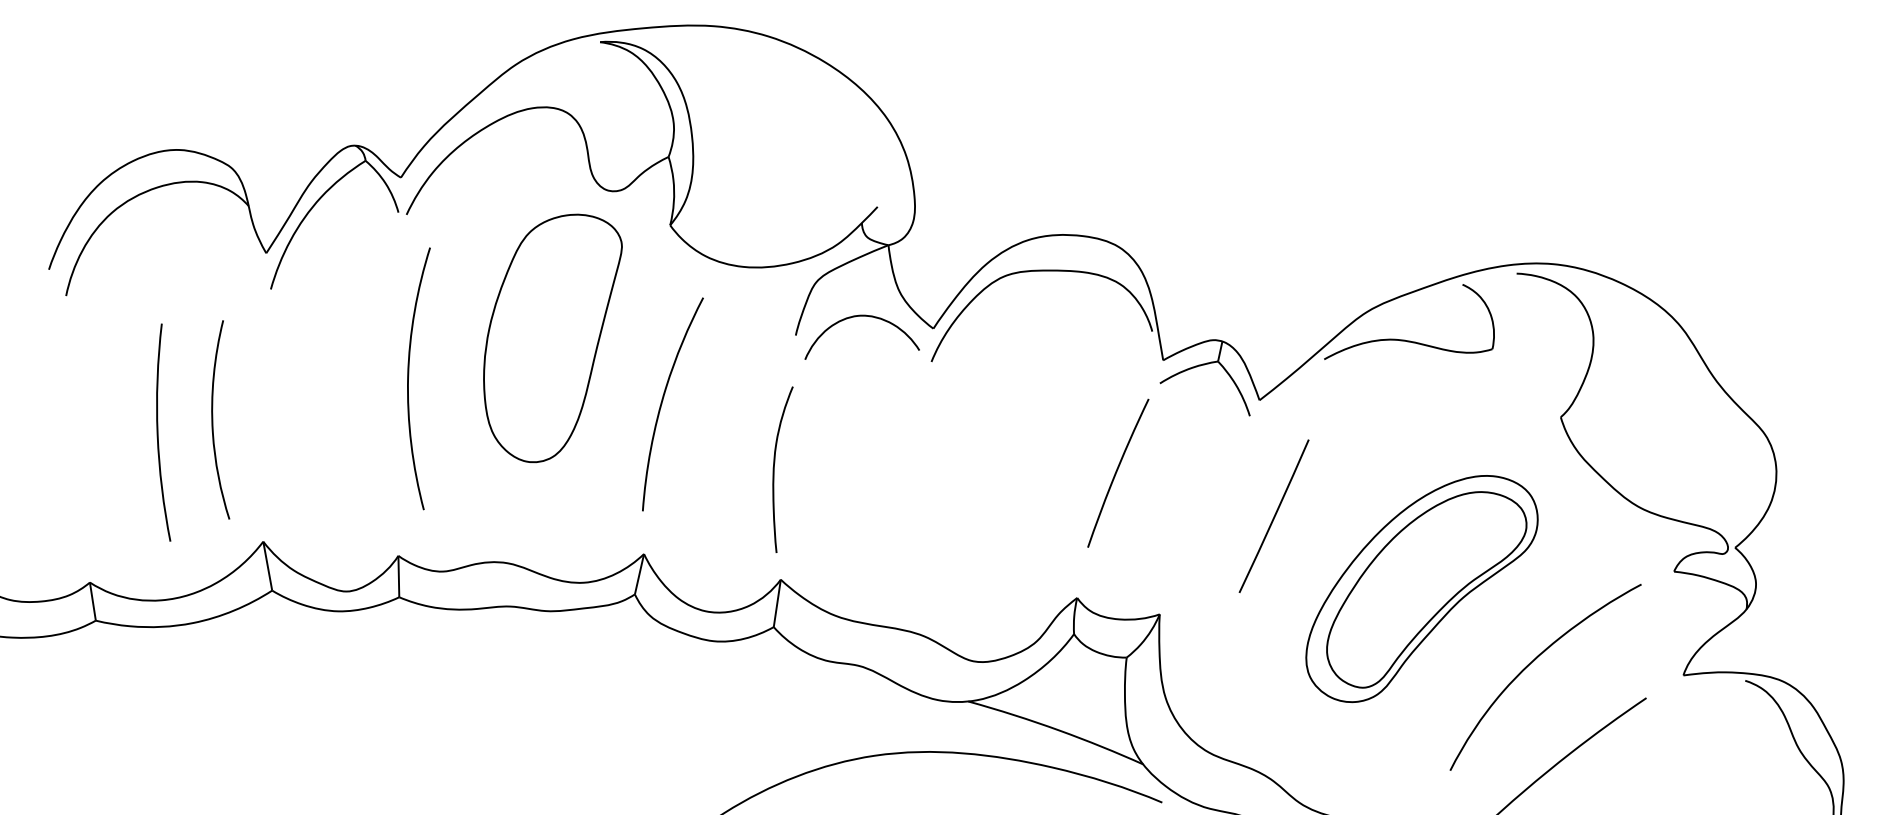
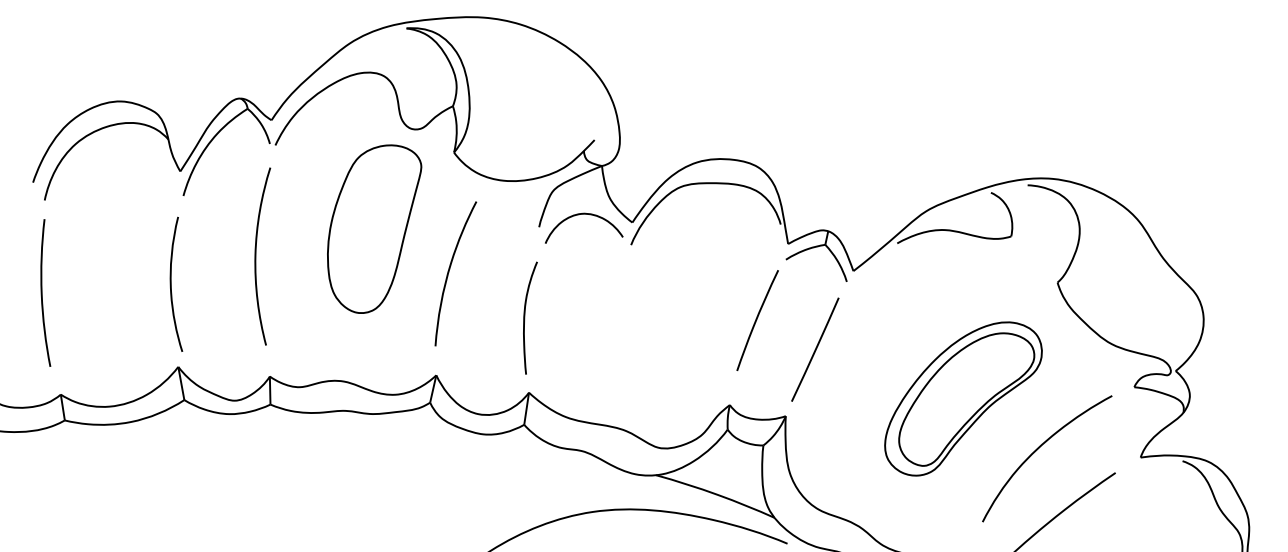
curve: (409, 378) -> (256, 256), moved
curve: (213, 418) -> (171, 283), moved
curve: (158, 431) -> (42, 292), moved
line: (1274, 515) -> (815, 349), moved

